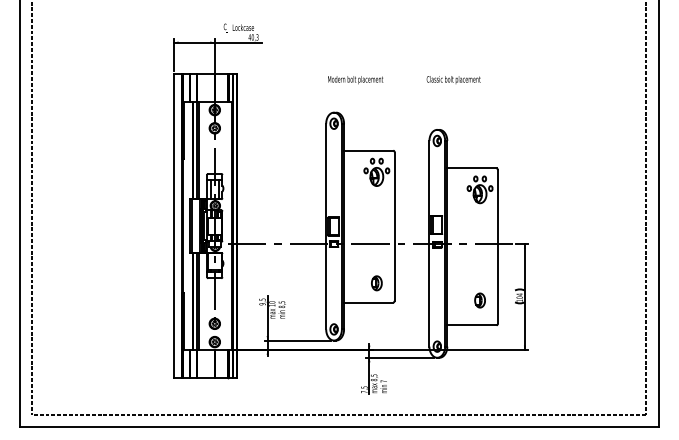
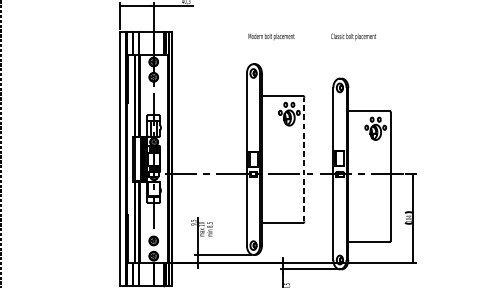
line: (394, 226) -> (304, 159), solid -> dashed
part: (376, 283) -> (289, 207), removed
part: (479, 300) -> (375, 221), removed

